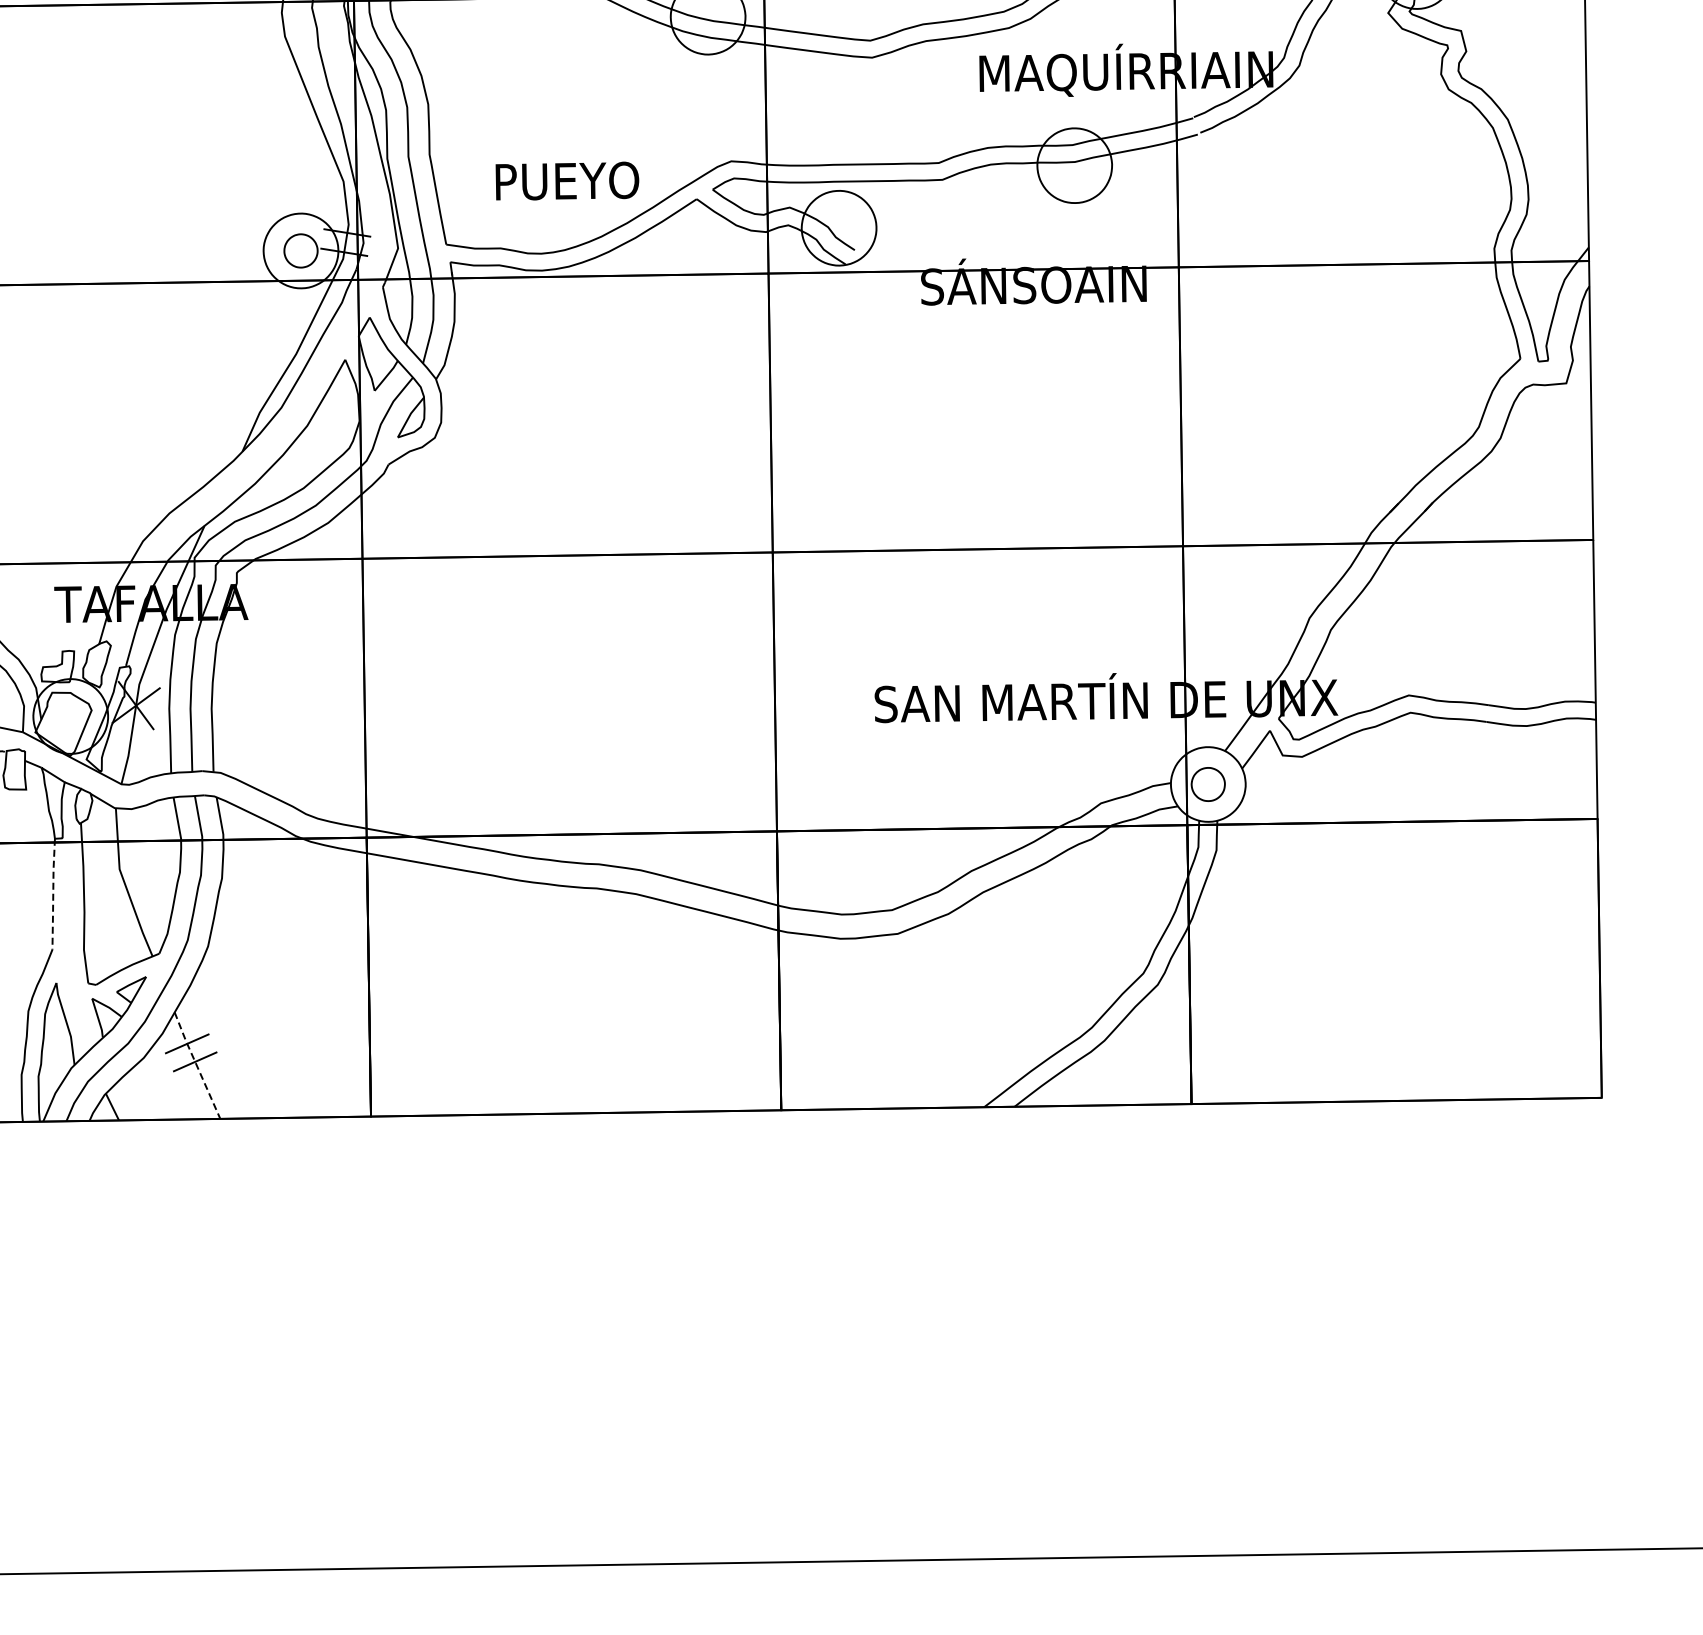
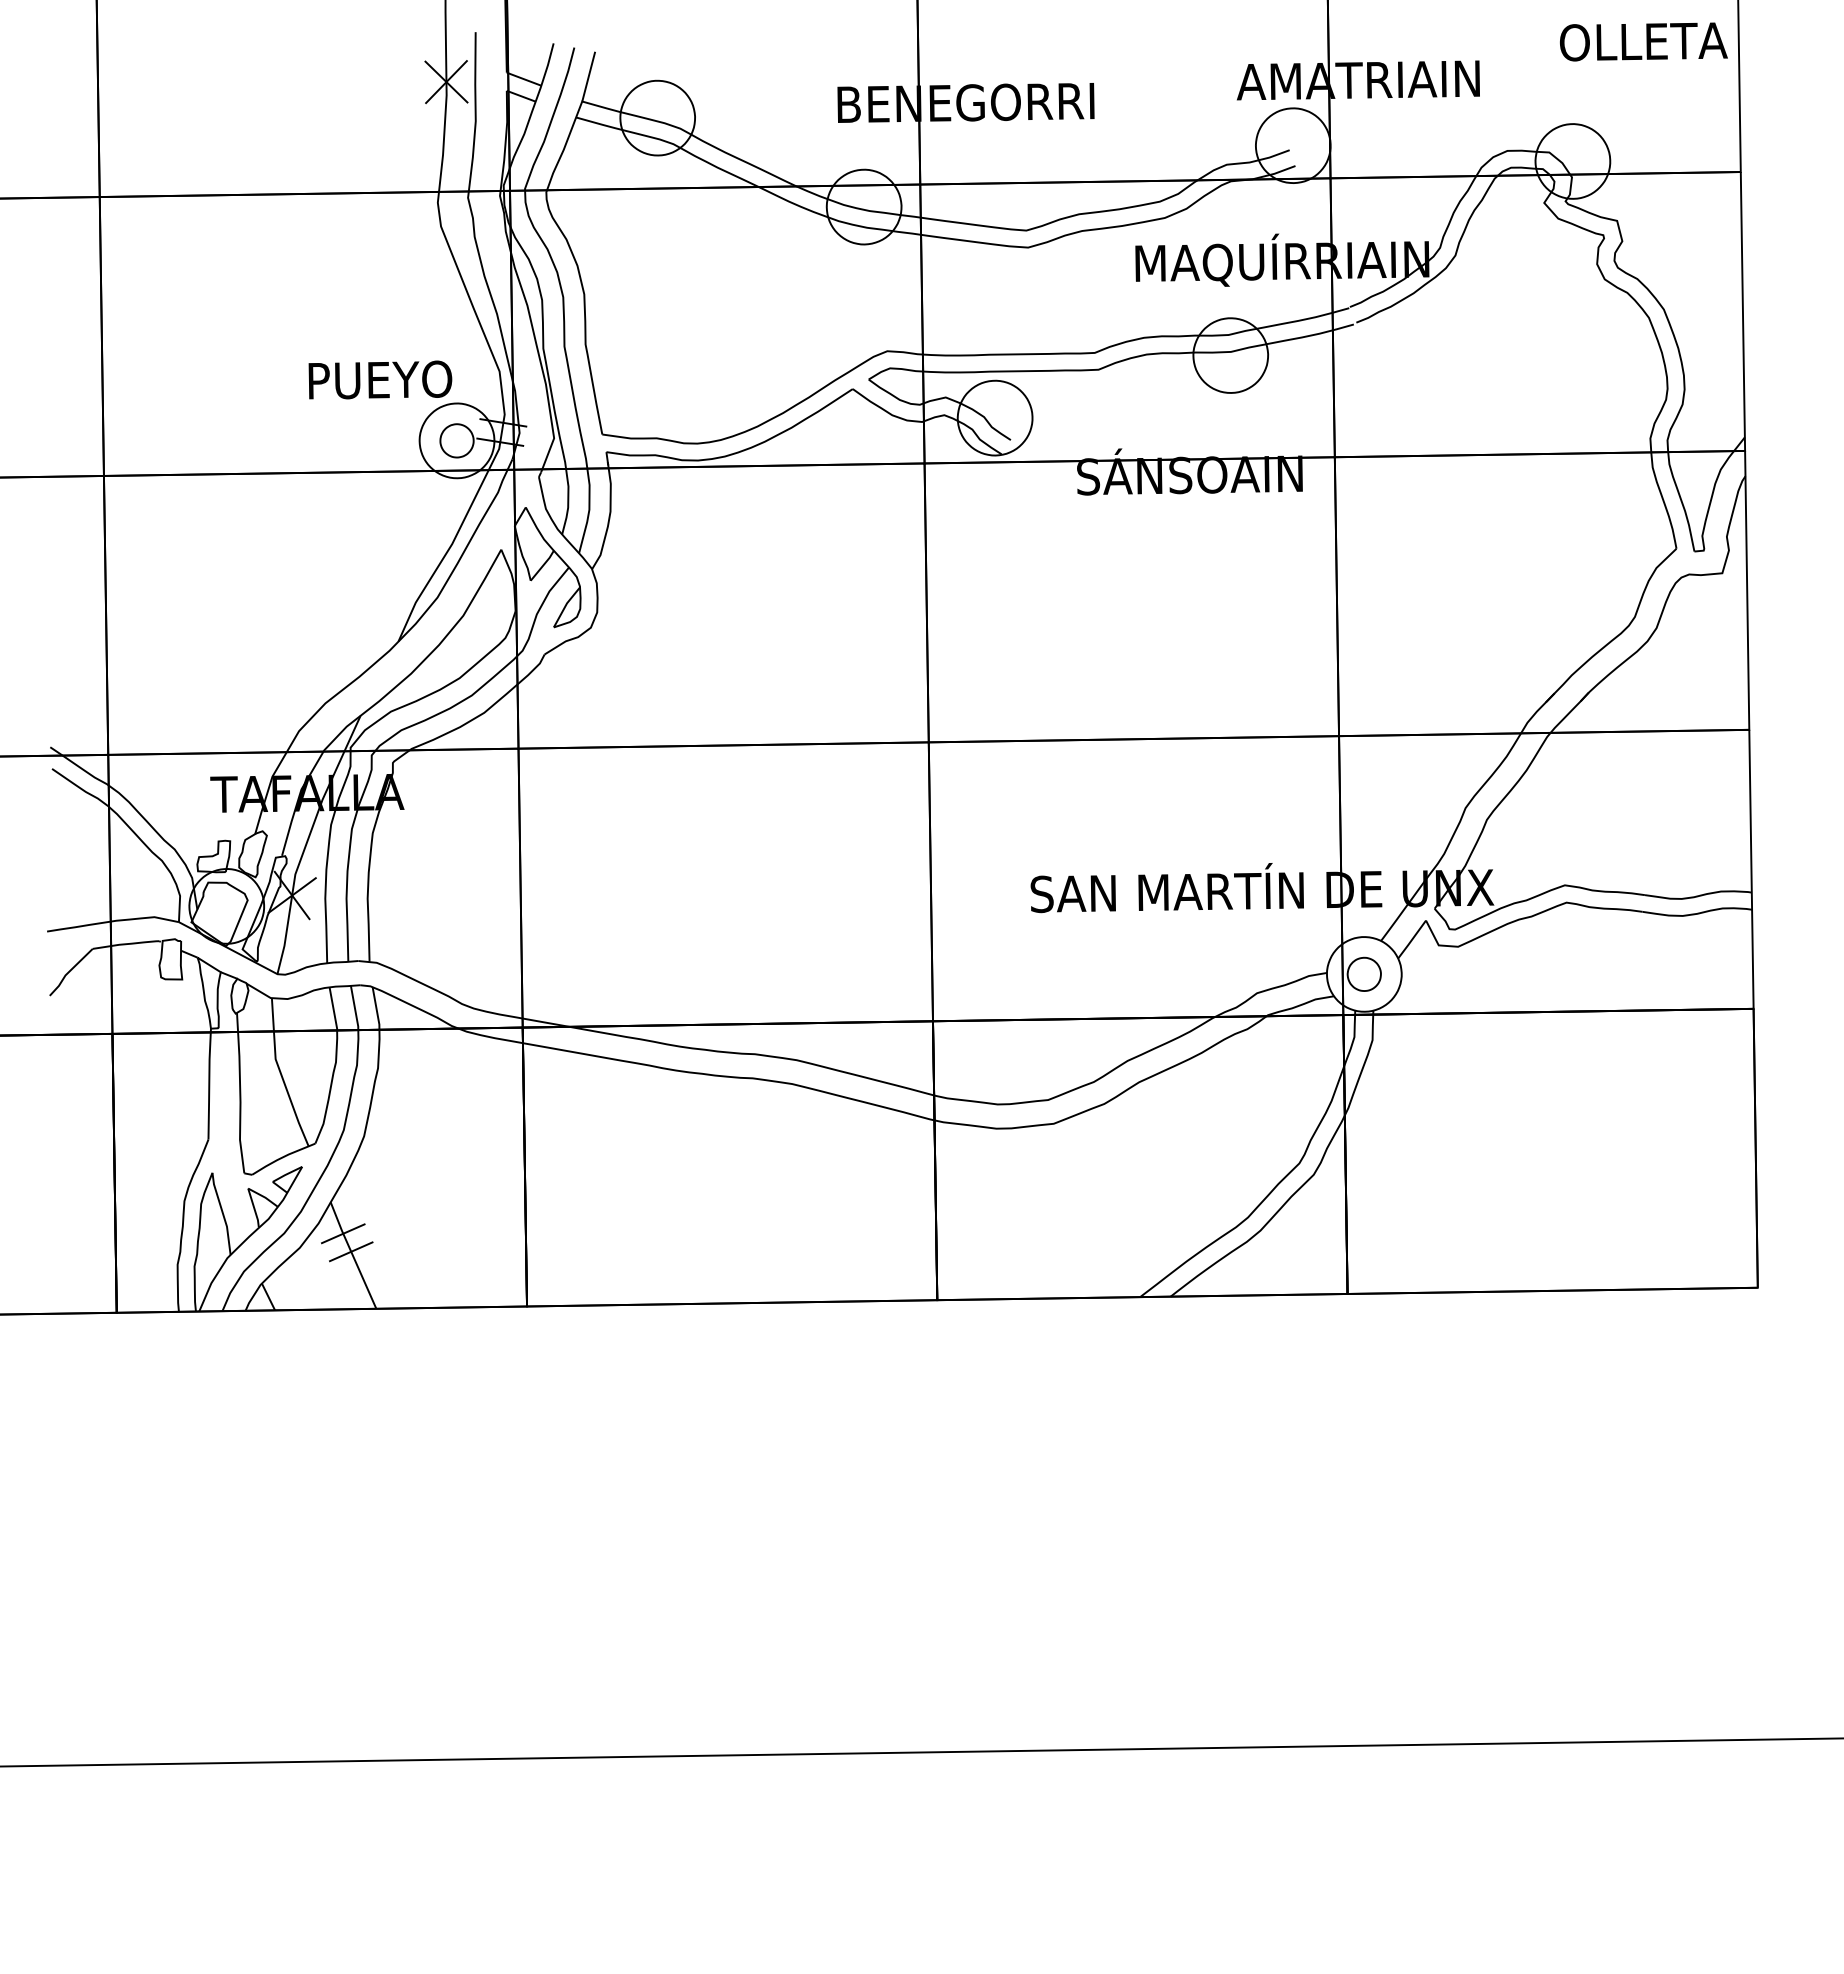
text: (567, 180) -> (380, 379), moved
line: (53, 894) -> (209, 1084), dashed -> solid
line: (196, 1065) -> (352, 1255), dashed -> solid

